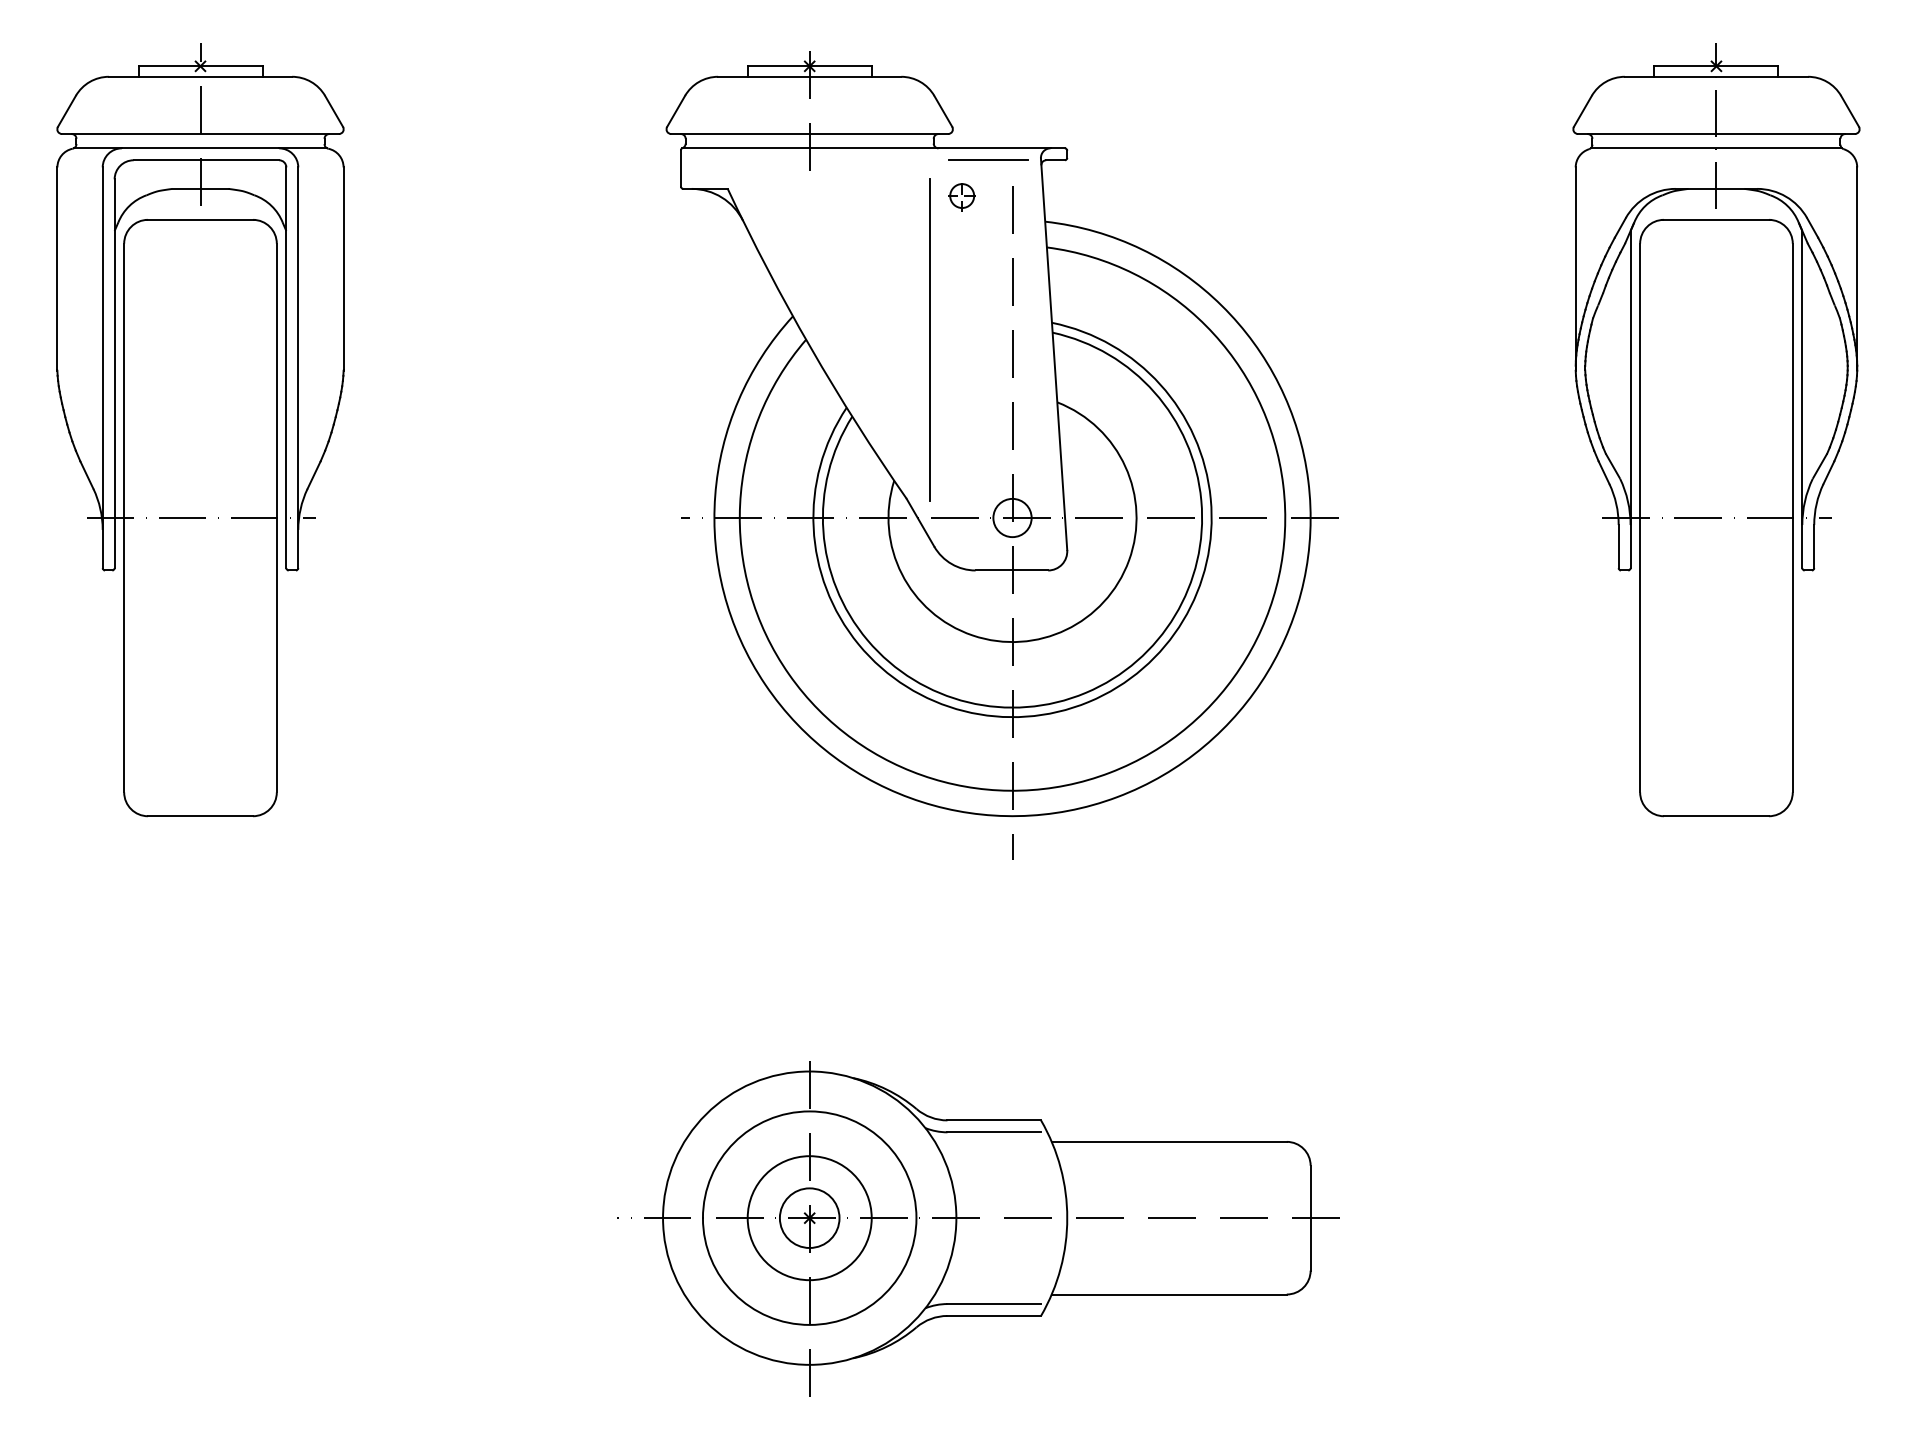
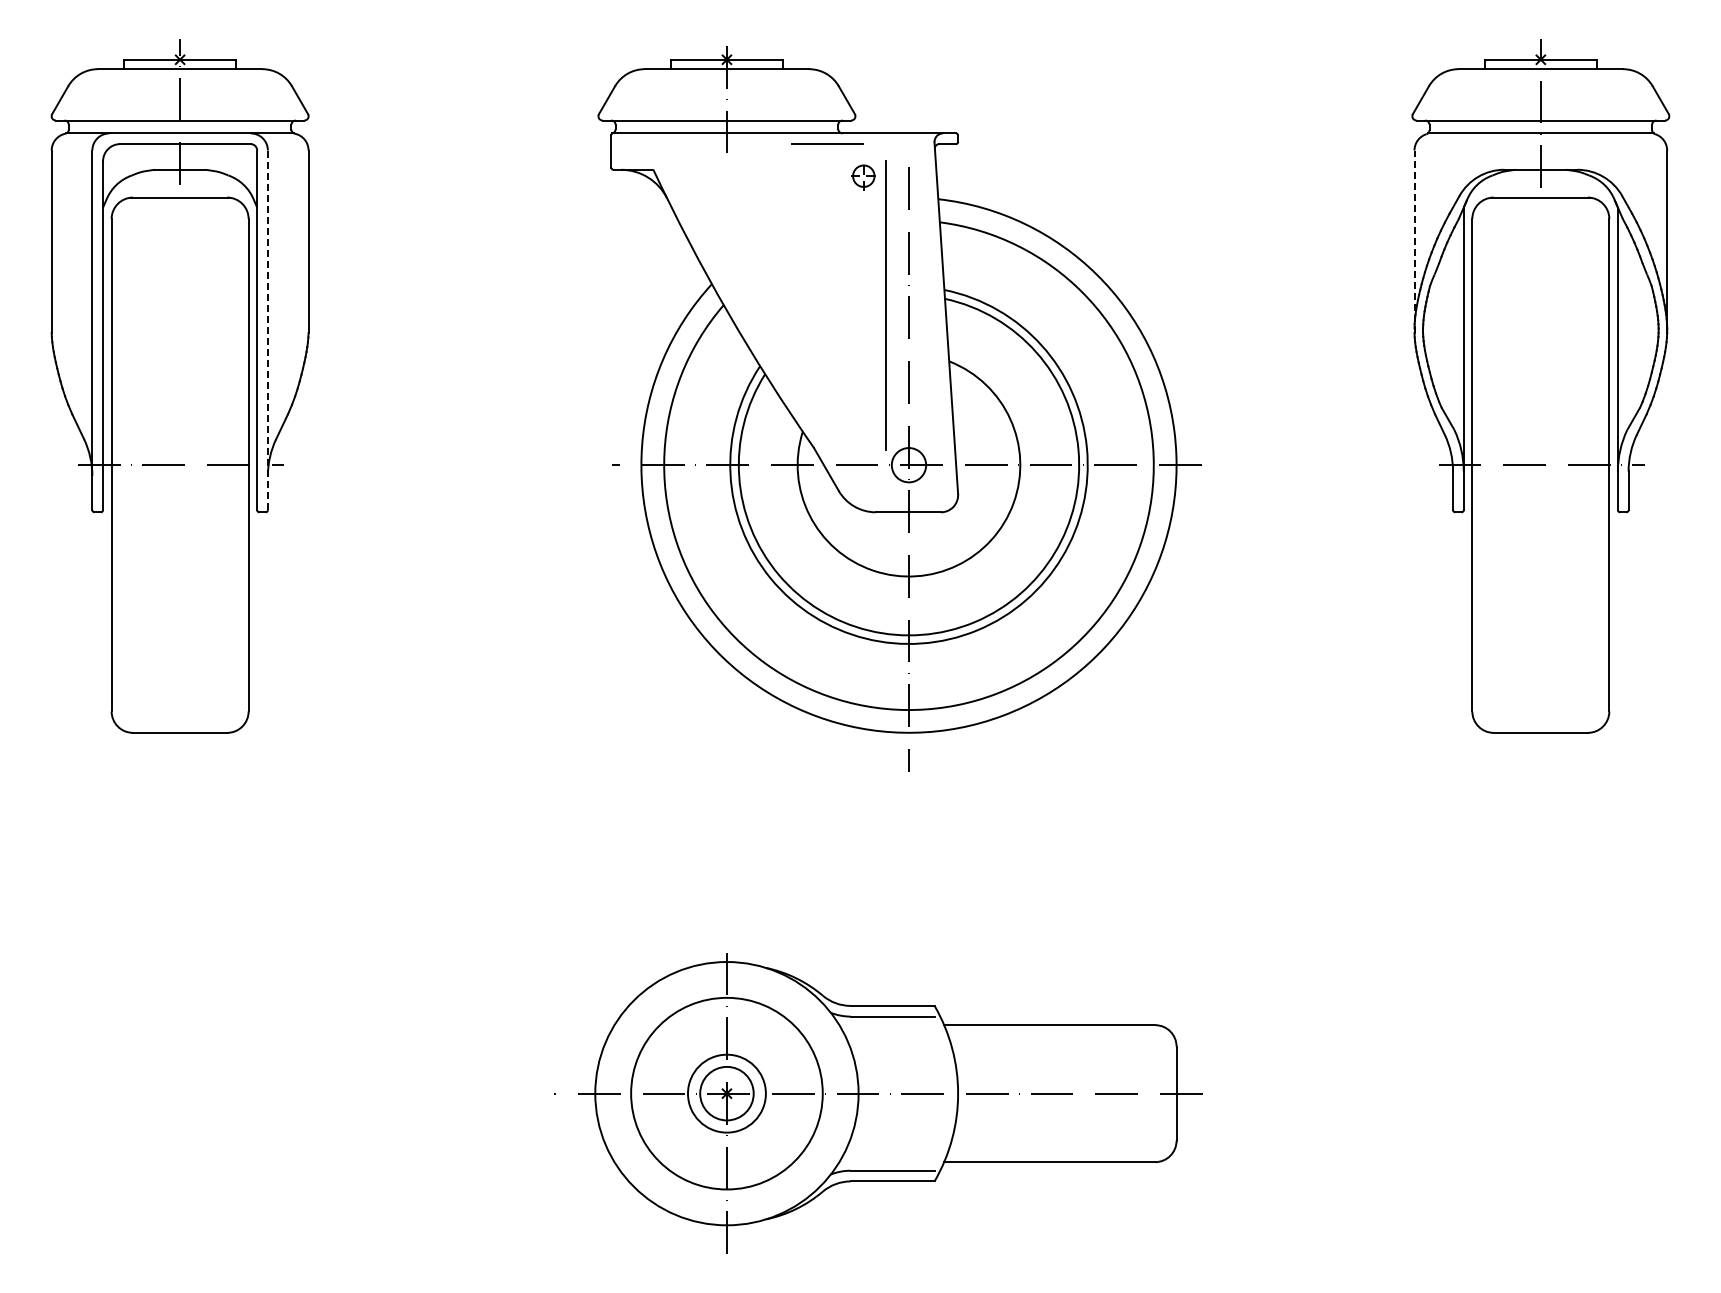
line: (988, 159) -> (827, 143), moved
line: (1575, 268) -> (1414, 241), solid -> dashed
line: (929, 340) -> (885, 305), moved
line: (297, 367) -> (267, 330), solid -> dashed
circle: (809, 1218) -> (726, 1093), size x0.7

